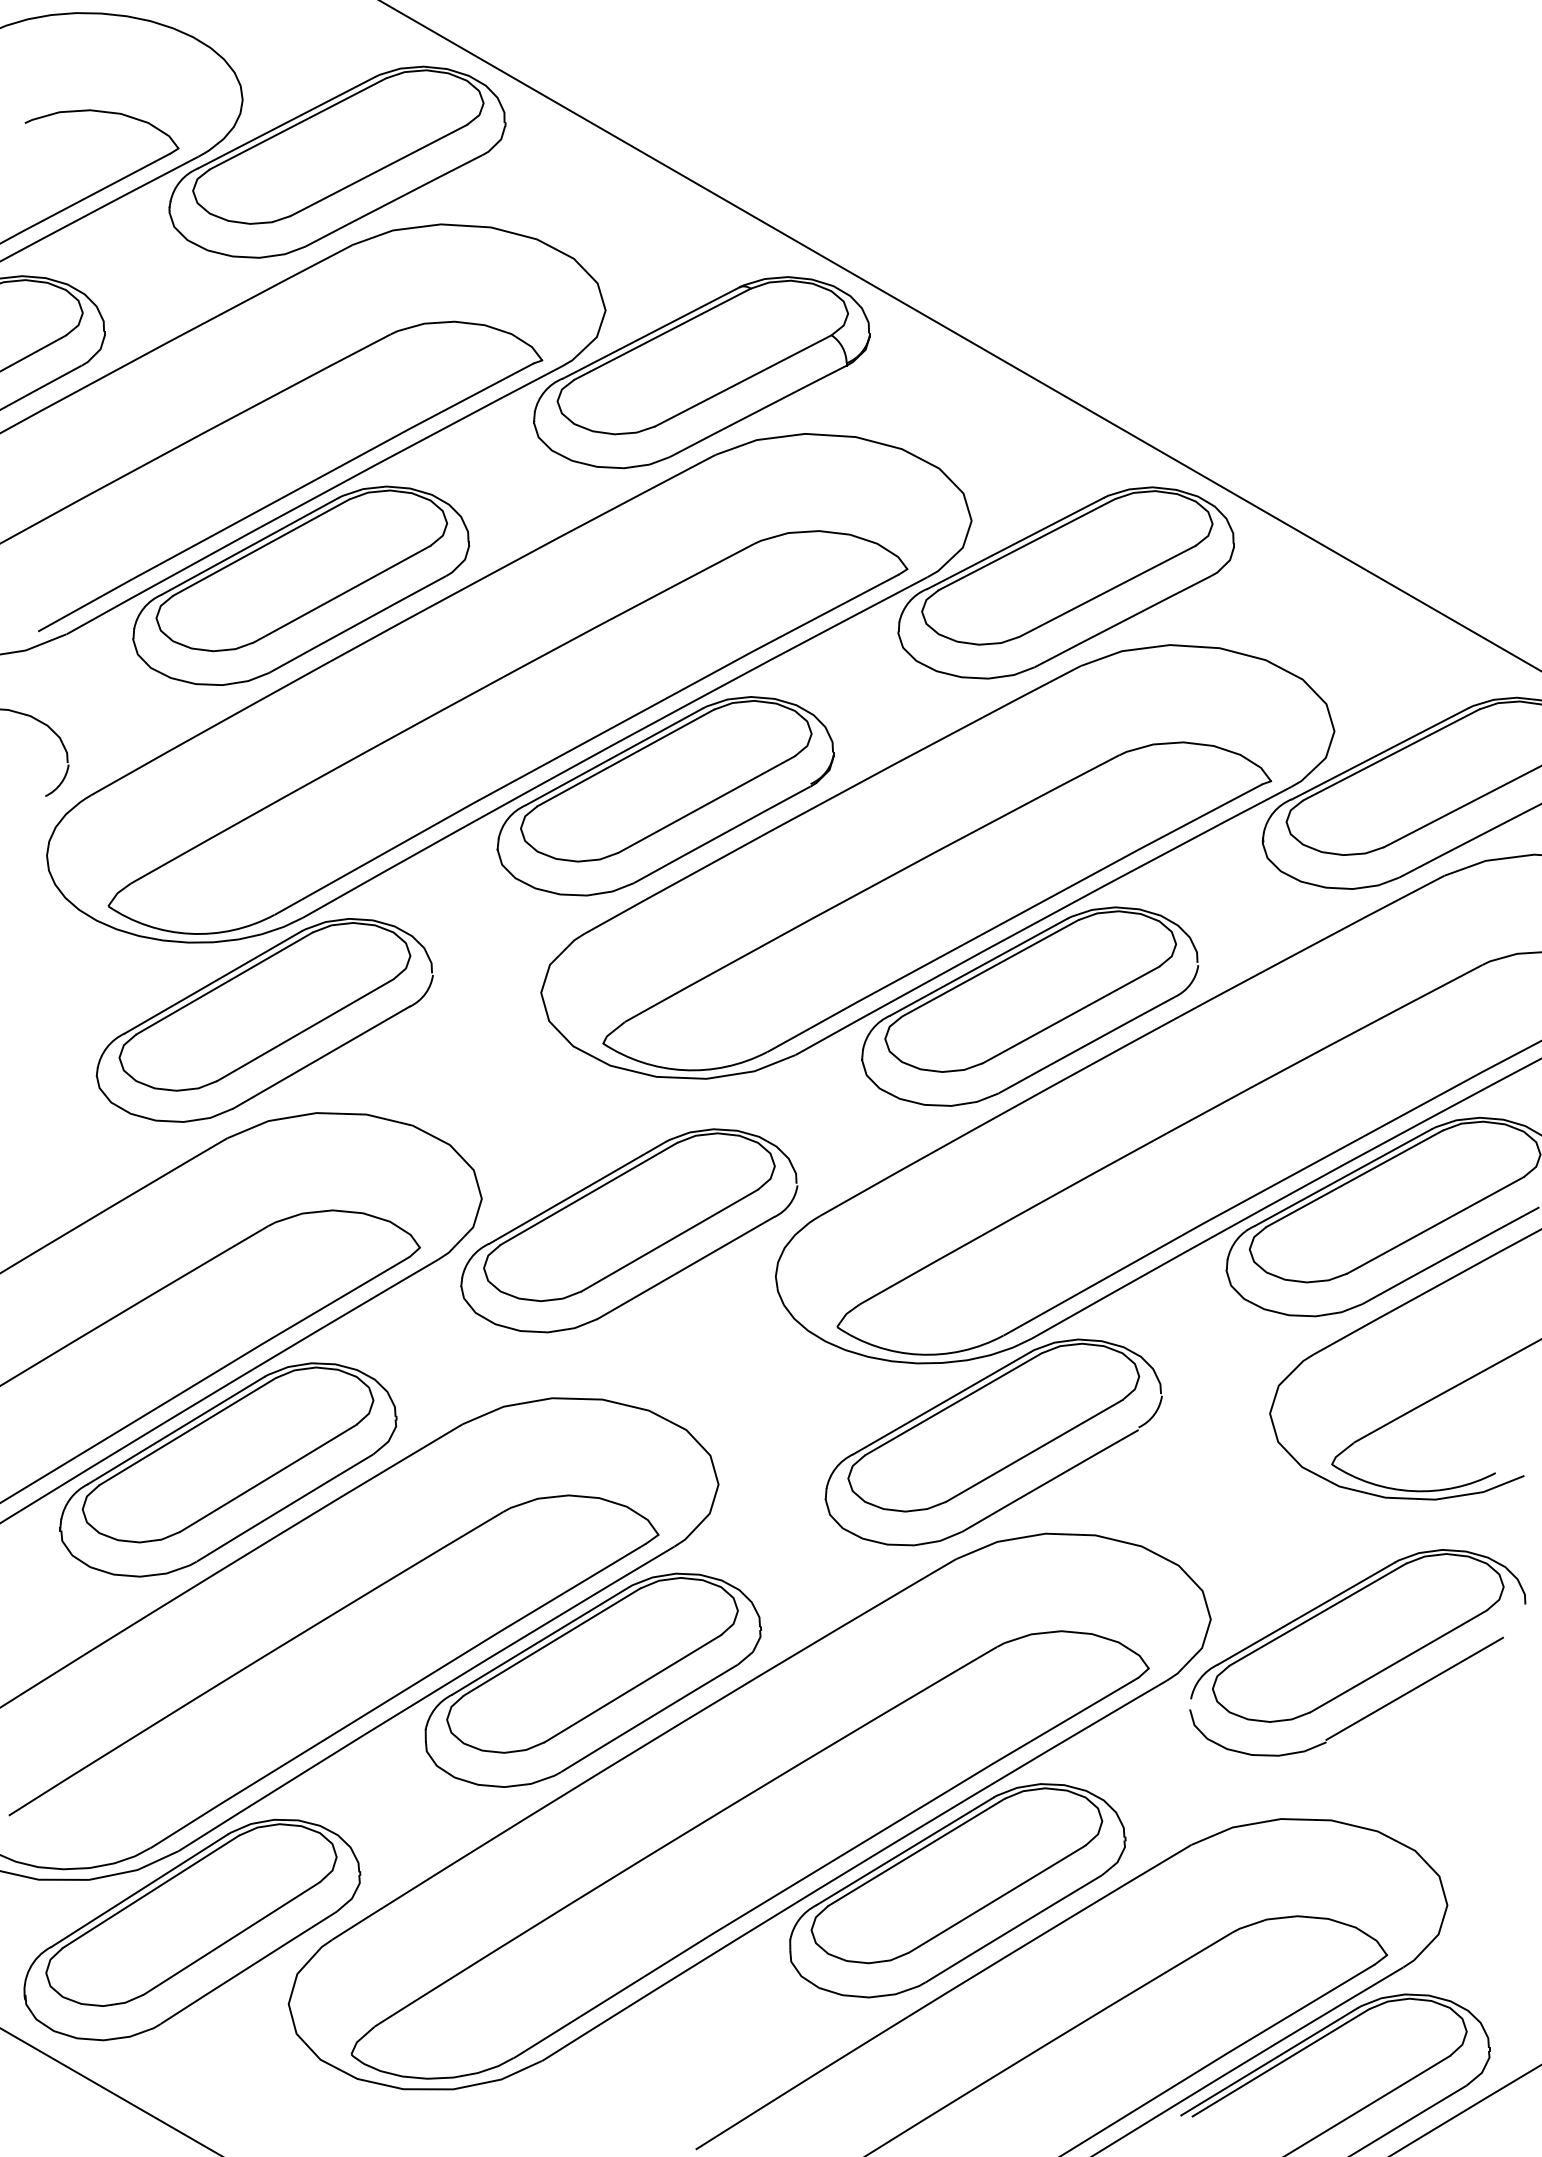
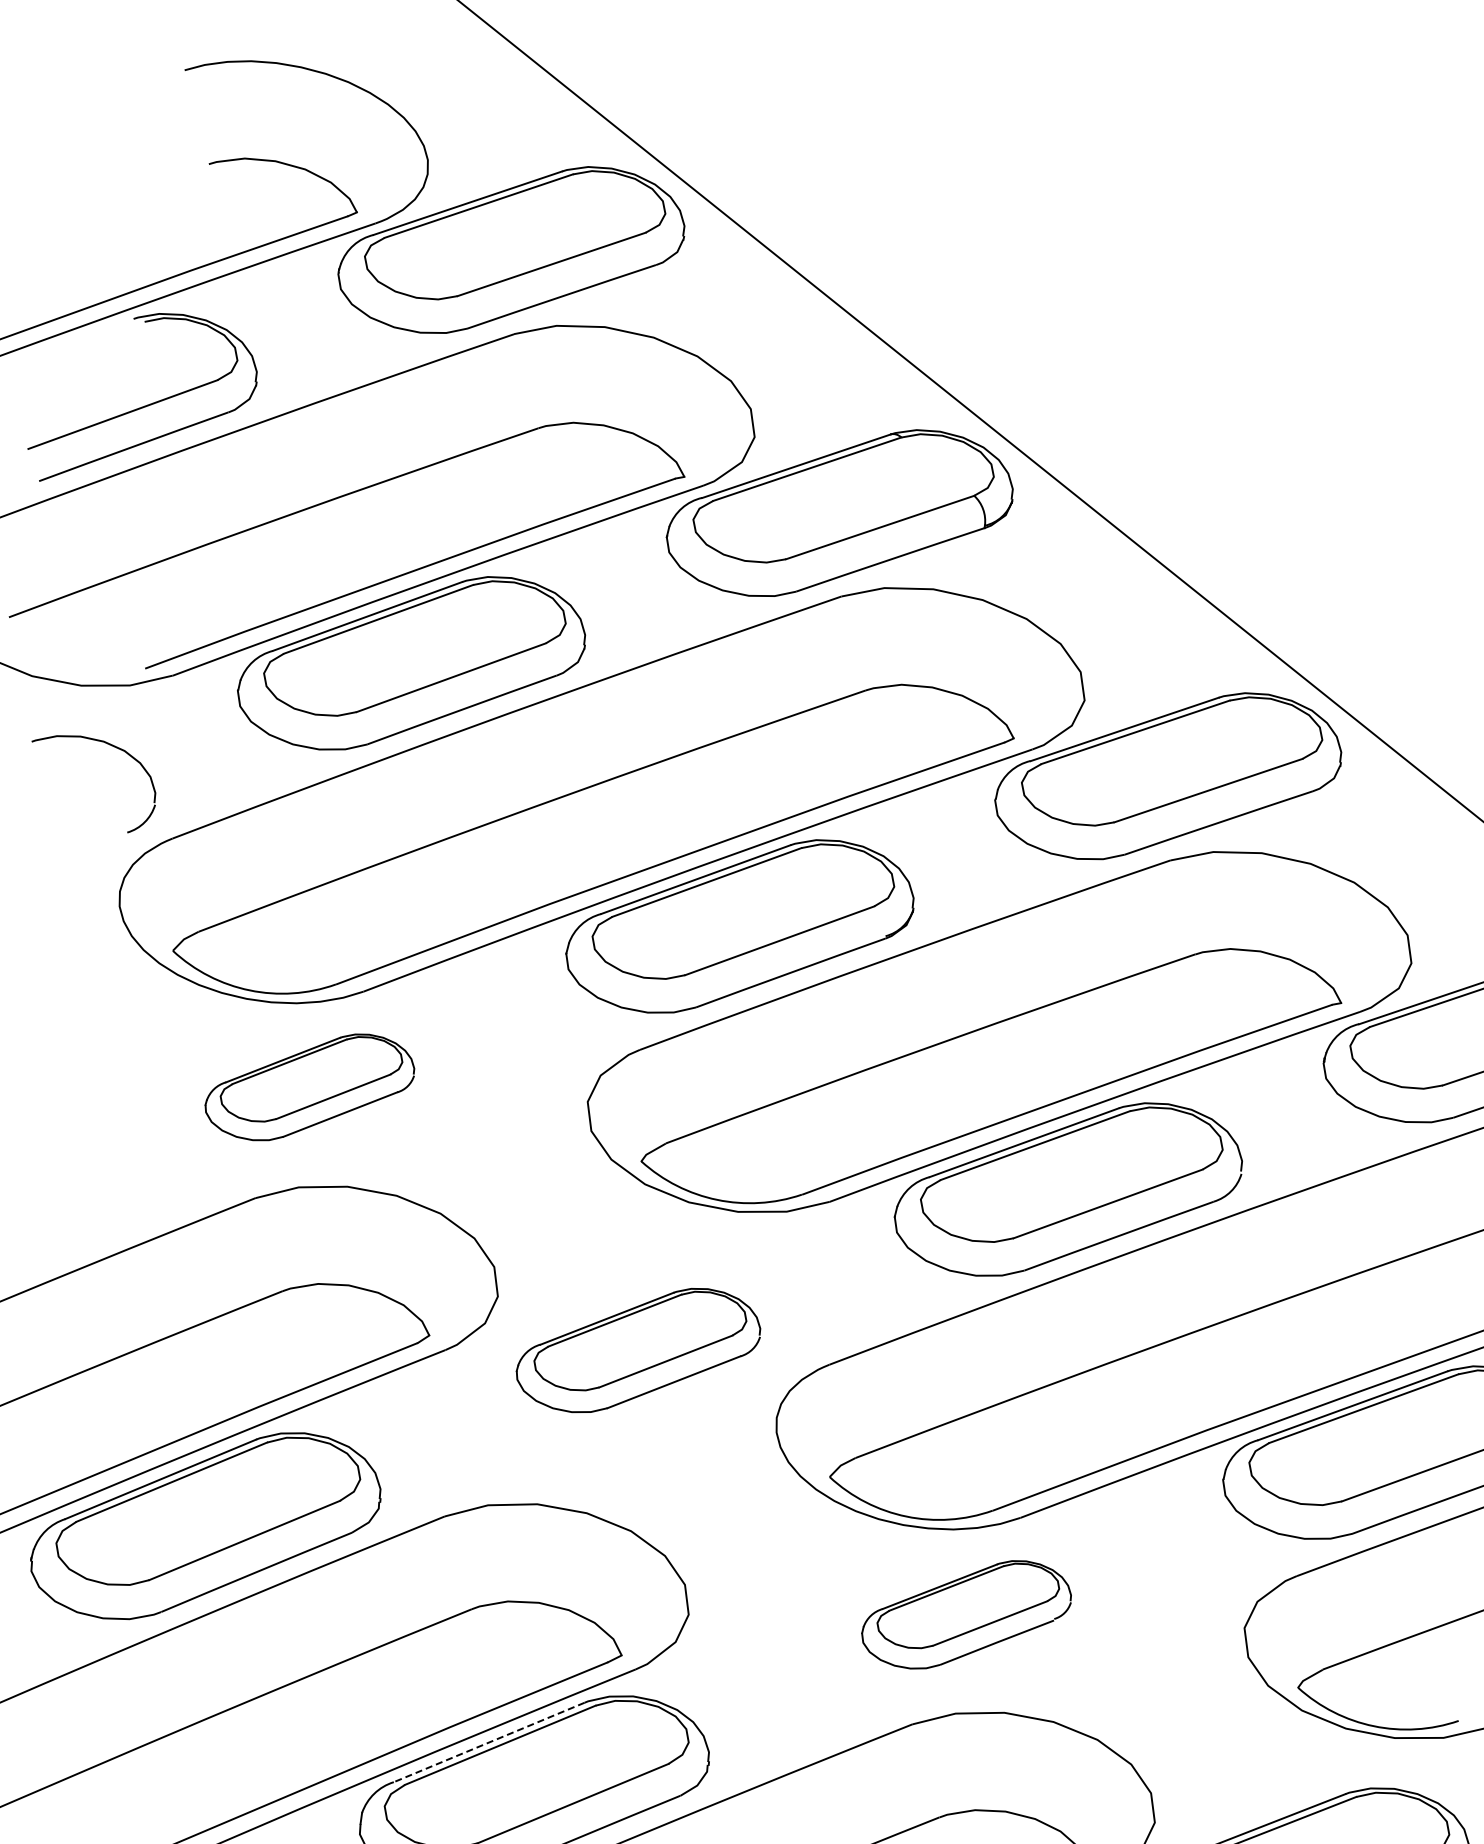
part: (264, 1020) -> (310, 1087), size x0.6
part: (629, 1230) -> (639, 1350), size x0.7
part: (993, 1442) -> (966, 1614), size x0.6
line: (540, 1641) -> (488, 1742), solid -> dashed

